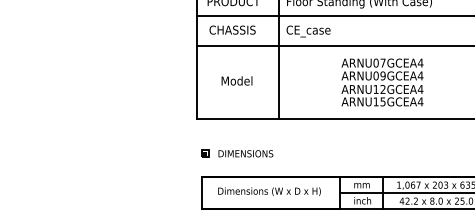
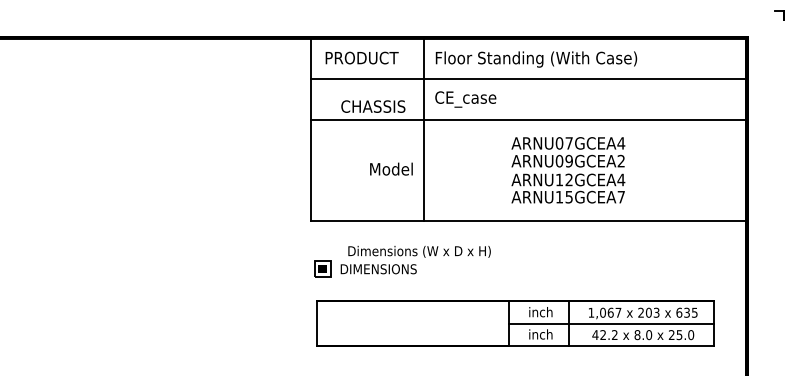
text: (232, 30) -> (373, 106), moved
text: (420, 75) -> (621, 160), ARNU09GCEA4 -> ARNU09GCEA2
text: (237, 80) -> (391, 168), moved
text: (420, 102) -> (621, 197), ARNU15GCEA4 -> ARNU15GCEA7
part: (204, 153) -> (321, 268), size x1.6
text: (362, 184) -> (540, 312), mm -> inch
text: (269, 191) -> (419, 251), moved

